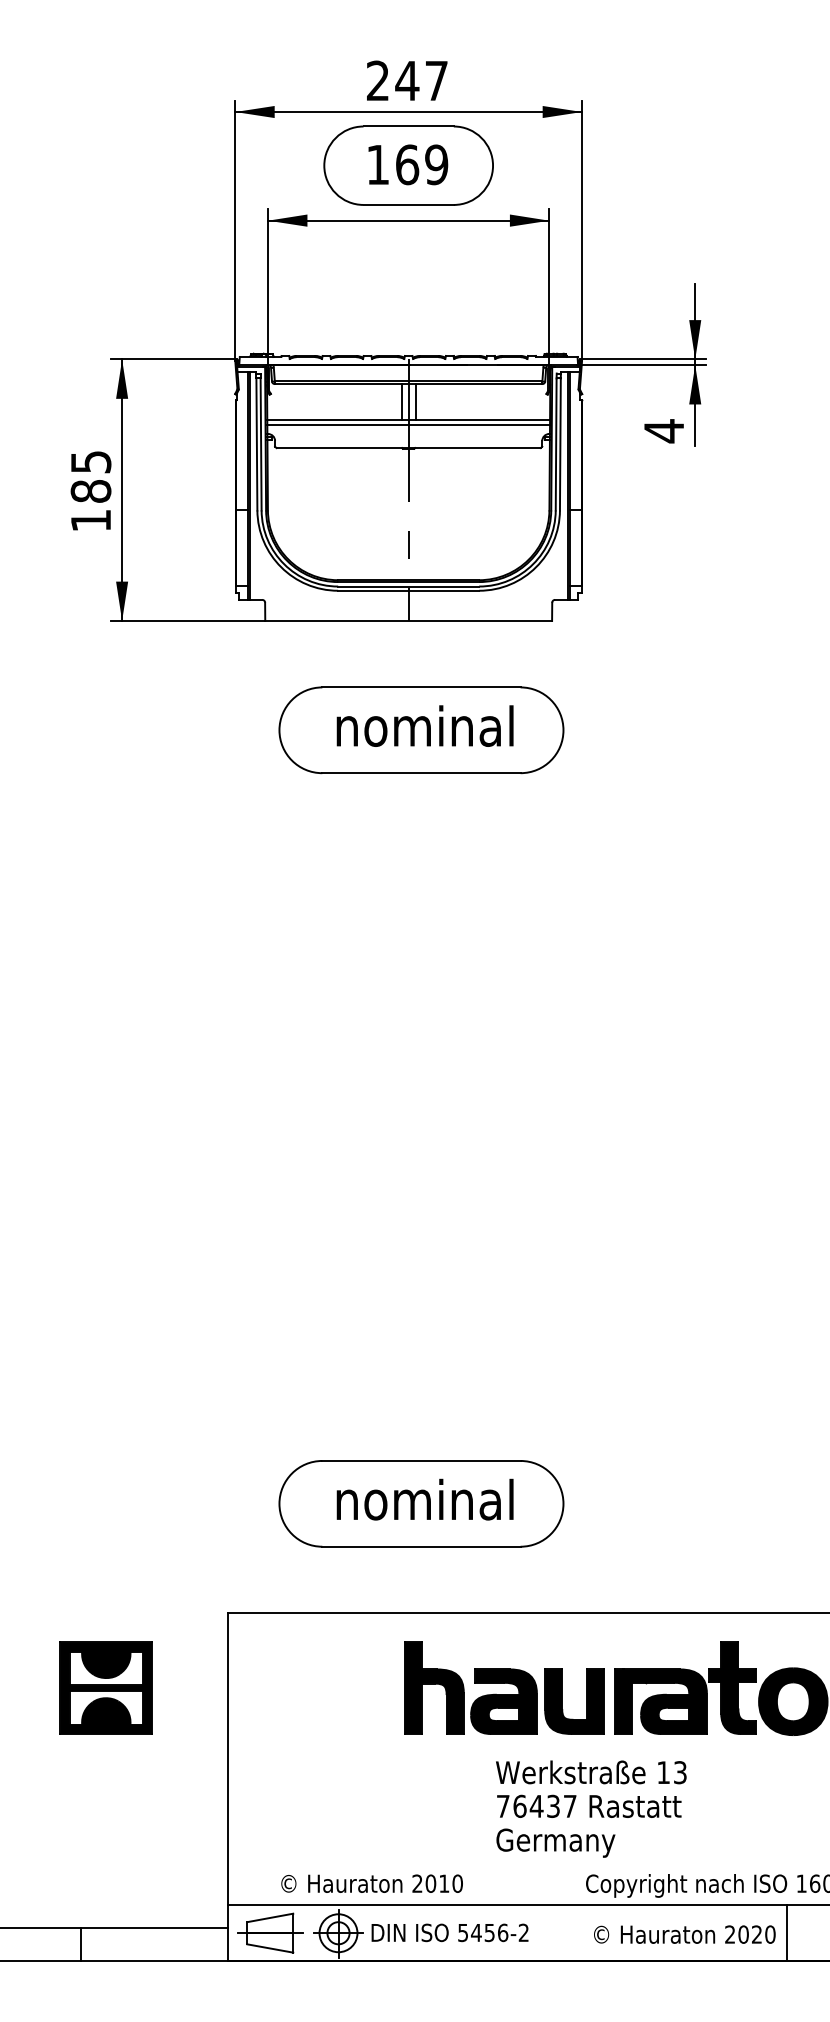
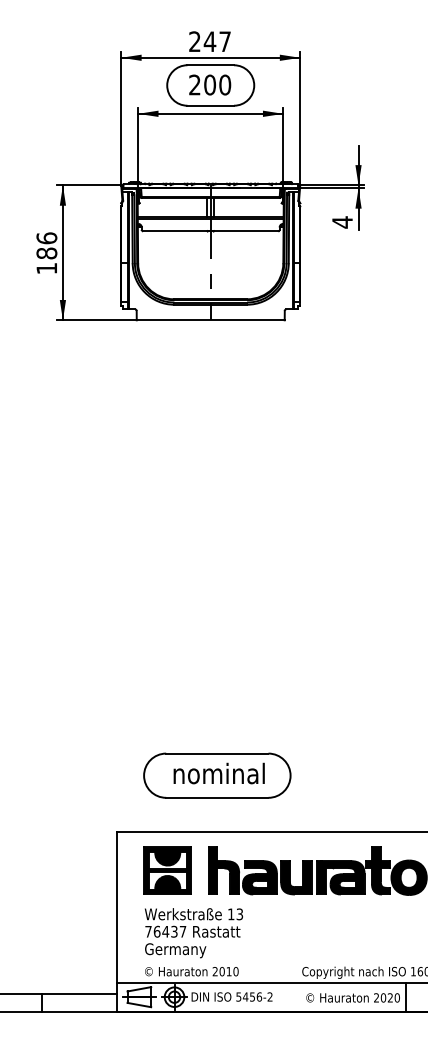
text: (408, 163) -> (210, 84), 169 -> 200
text: (90, 462) -> (46, 238), 185 -> 186
part: (421, 729) -> (217, 376), removed
part: (105, 1687) -> (167, 870), moved
text: (590, 1809) -> (193, 933), moved

